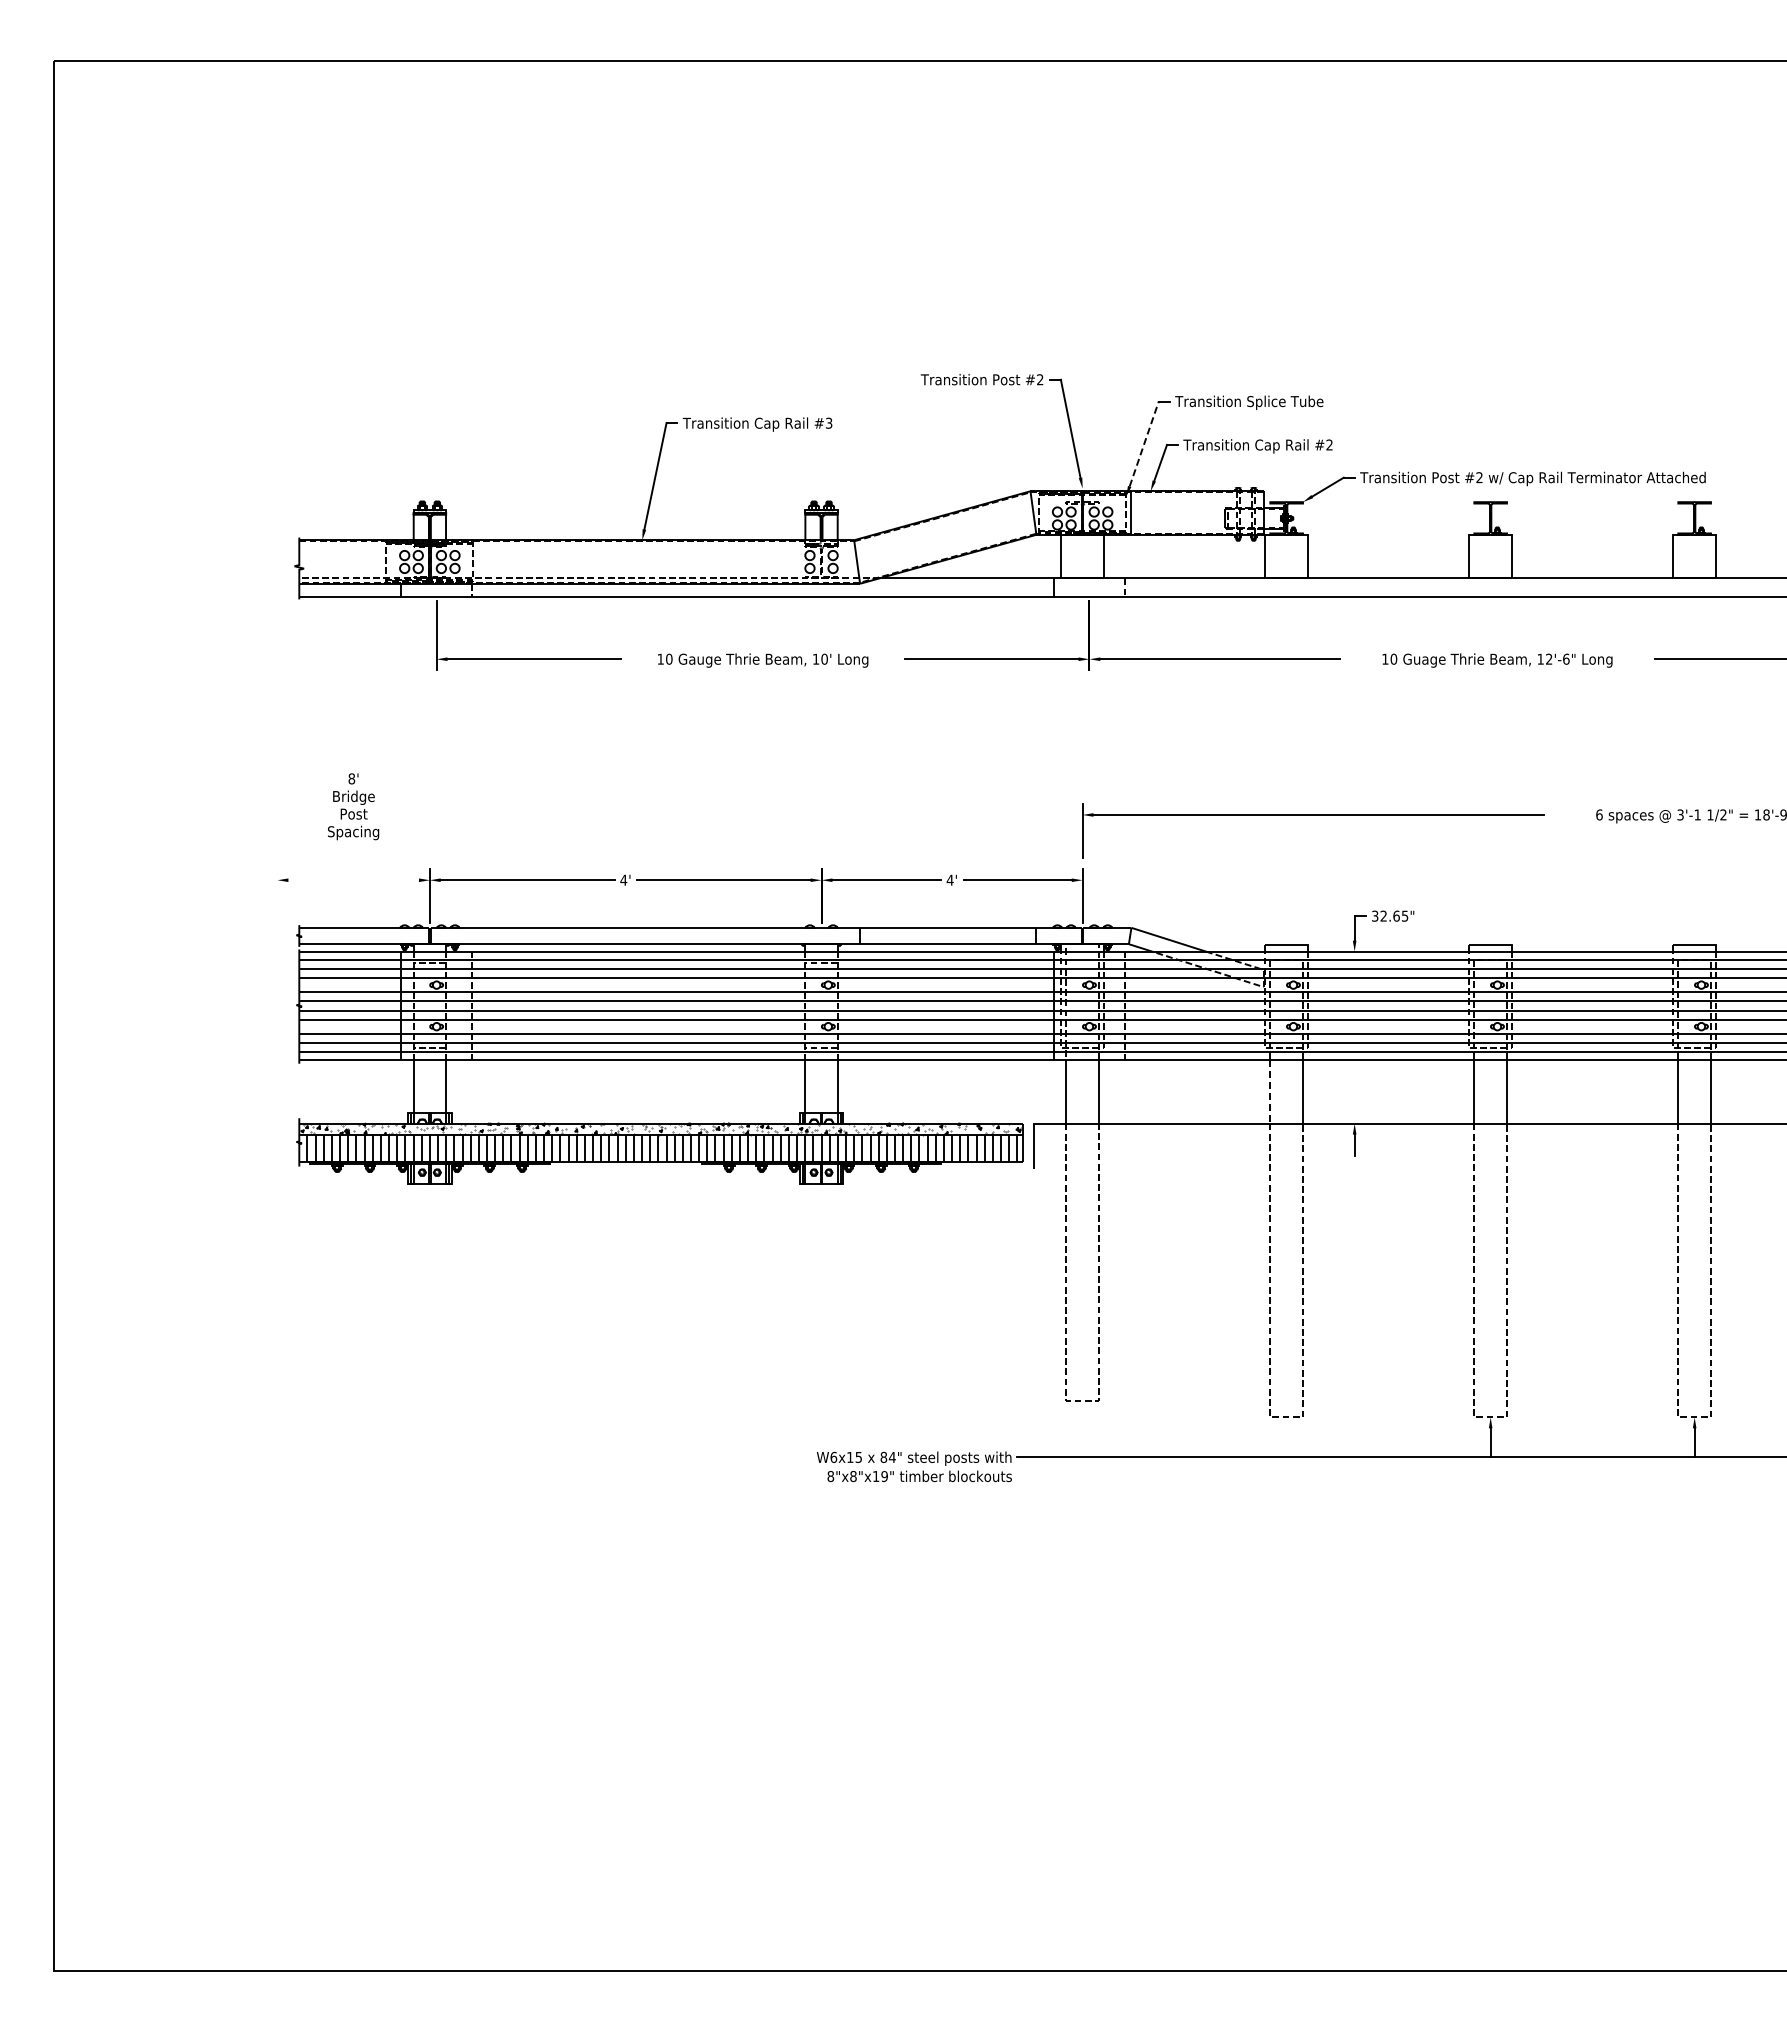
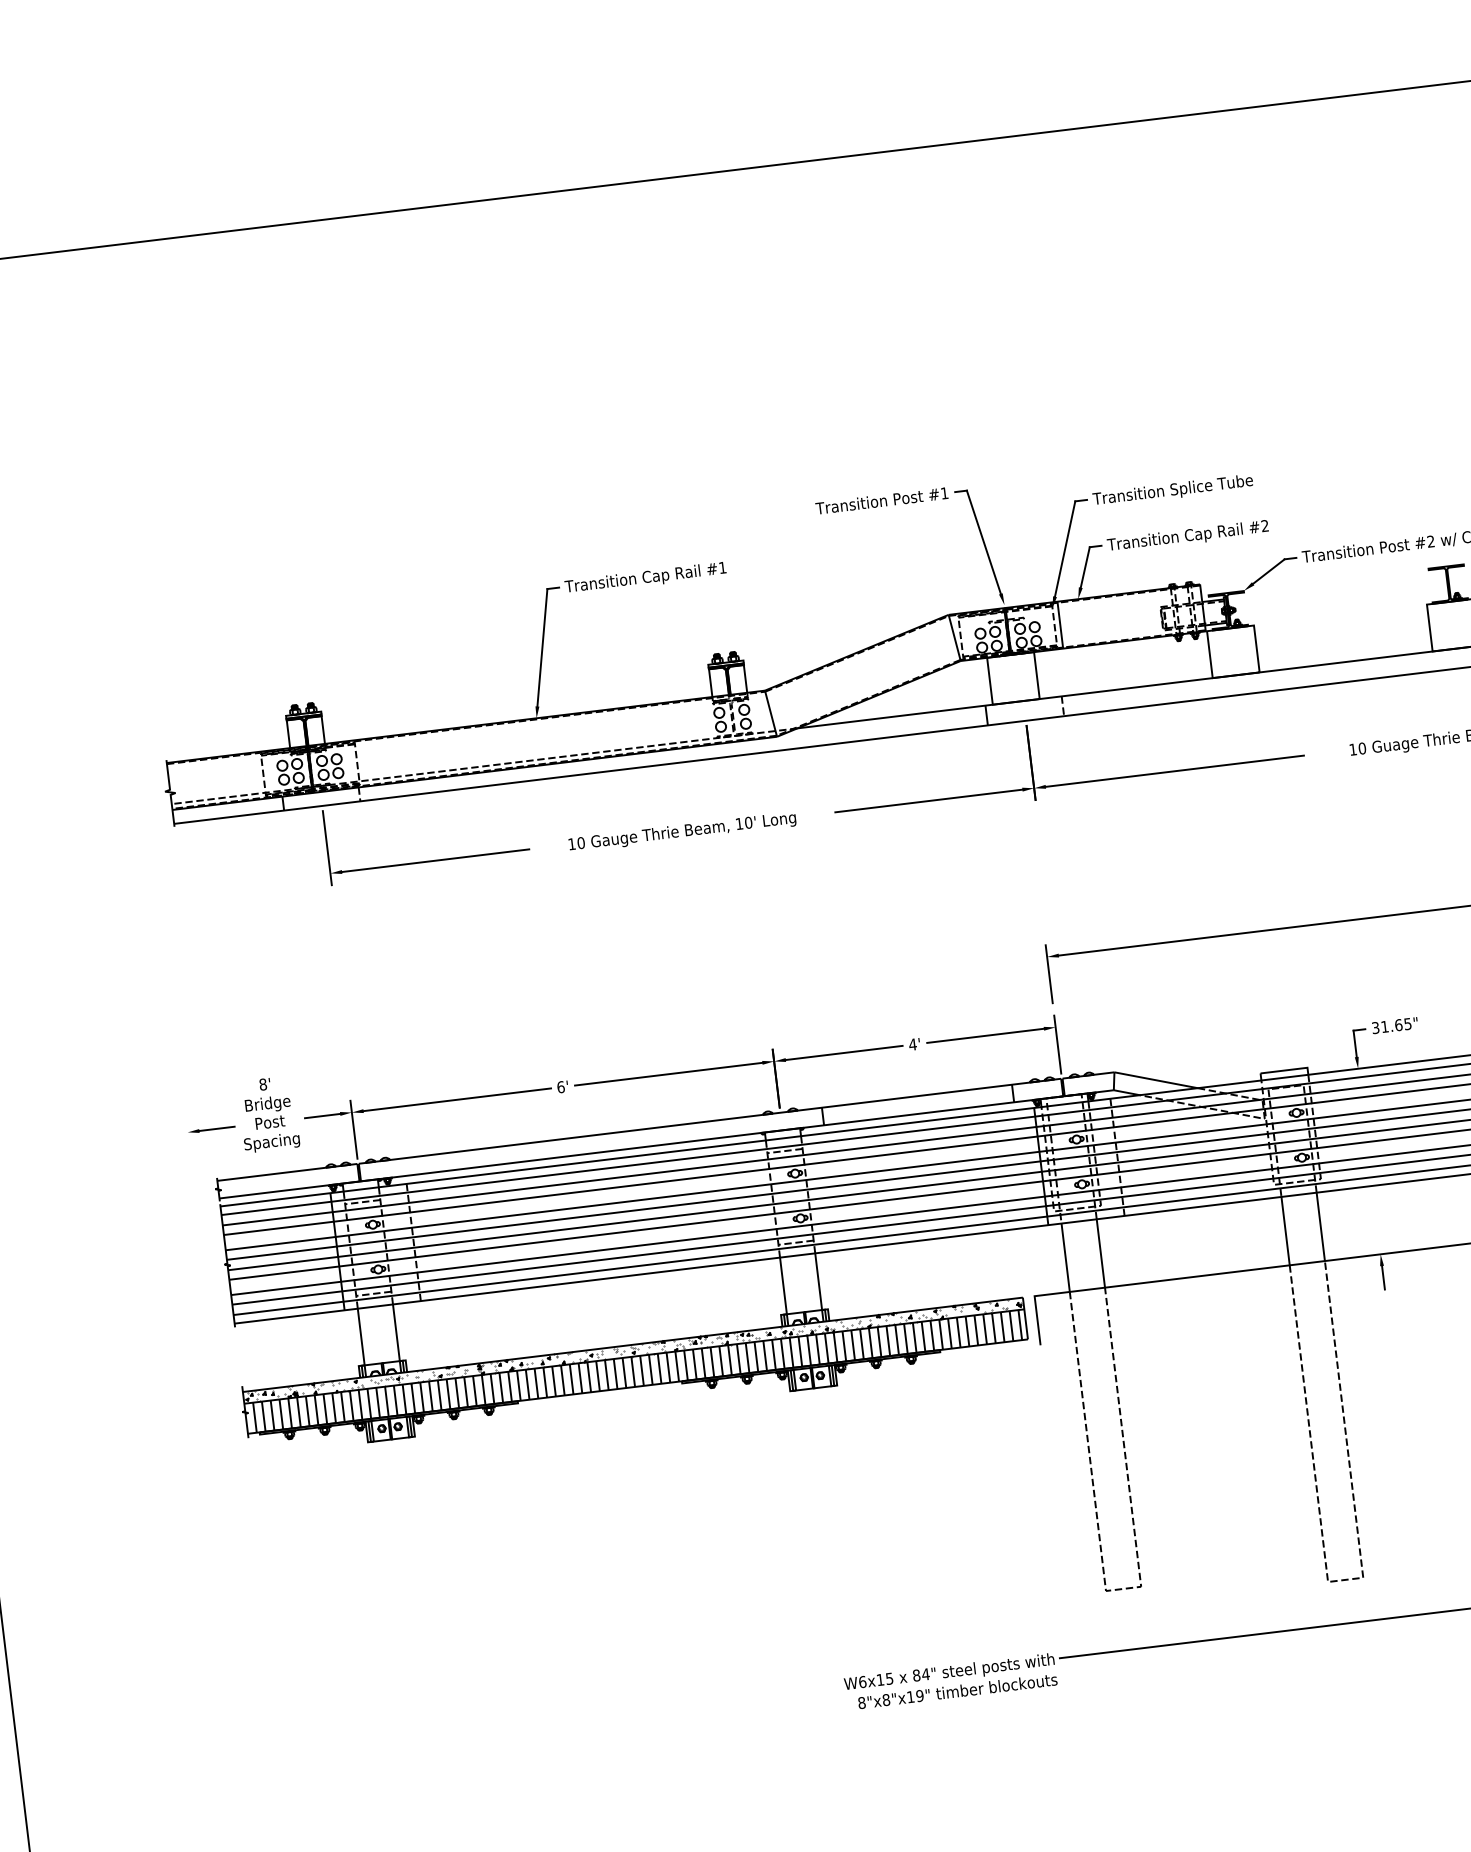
text: (1040, 379) -> (944, 493), #2 -> #1
text: (829, 422) -> (723, 566), #3 -> #1
line: (1144, 443) -> (1065, 548), dashed -> solid
text: (353, 806) -> (268, 1114), moved
text: (623, 879) -> (560, 1086), 4' -> 6'
line: (304, 880) -> (216, 1129), added
line: (402, 880) -> (322, 1116), added
text: (1383, 915) -> (1384, 1026), 32.65" -> 31.65"
line: (1270, 1091) -> (1285, 1230), dashed -> solid

